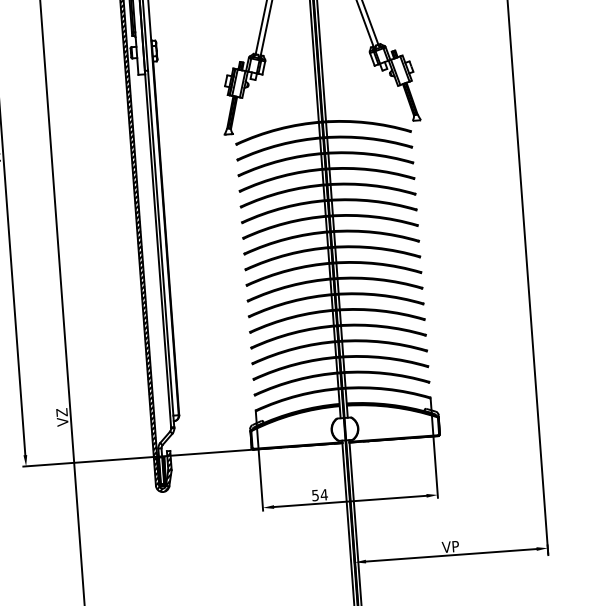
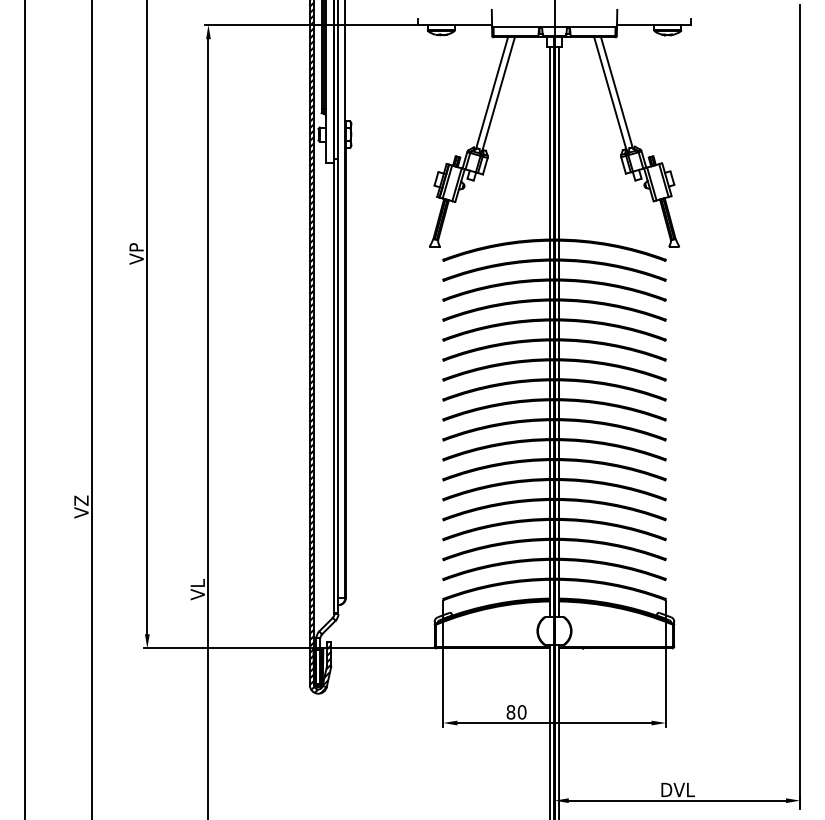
text: (62, 417) -> (197, 589), VZ -> VL
text: (319, 495) -> (516, 712), 54 -> 80
text: (450, 546) -> (677, 789), VP -> DVL

